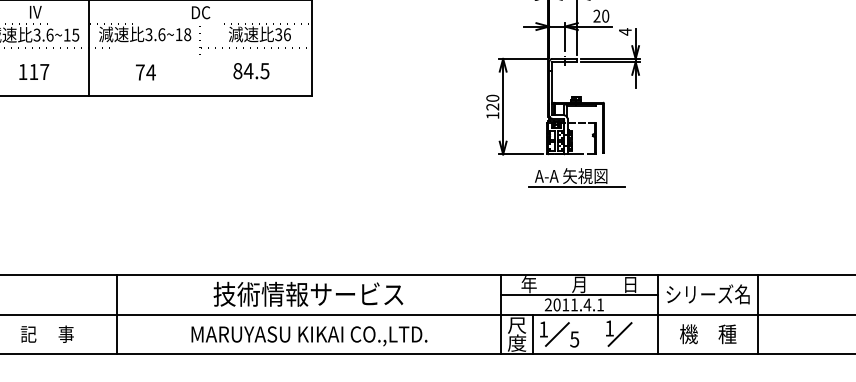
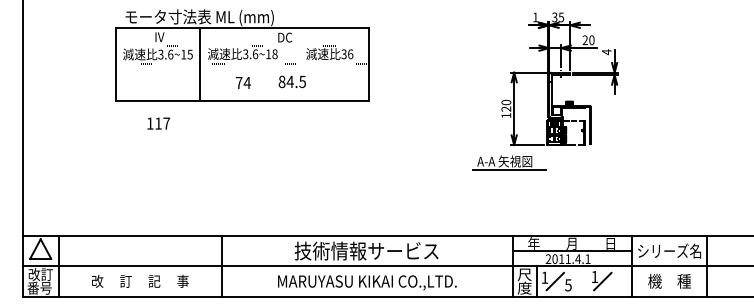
text: (250, 70) -> (291, 81), moved
text: (33, 71) -> (158, 123), moved
part: (577, 177) -> (509, 162), moved

